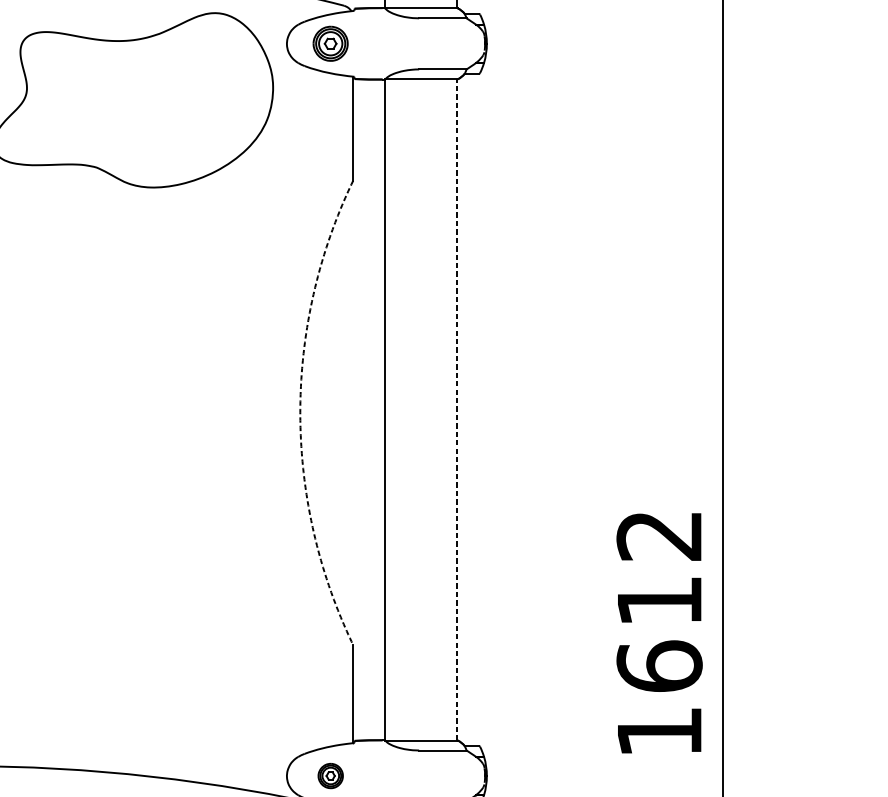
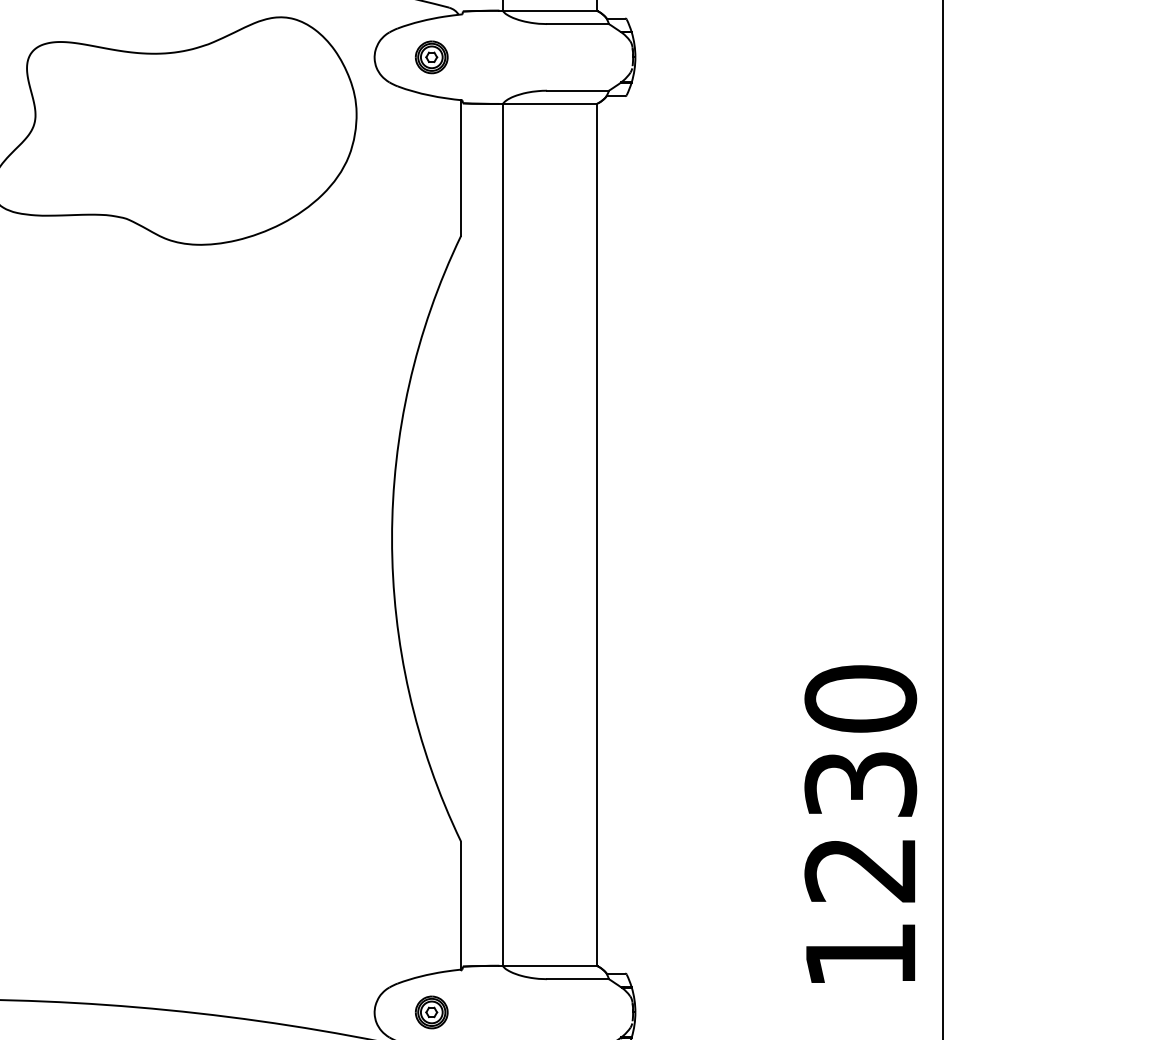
part: (330, 43) -> (431, 57), size x0.71
line: (457, 409) -> (596, 534), dashed -> solid
arc: (300, 412) -> (392, 538), dashed -> solid
text: (659, 600) -> (860, 783), 1612 -> 1230

